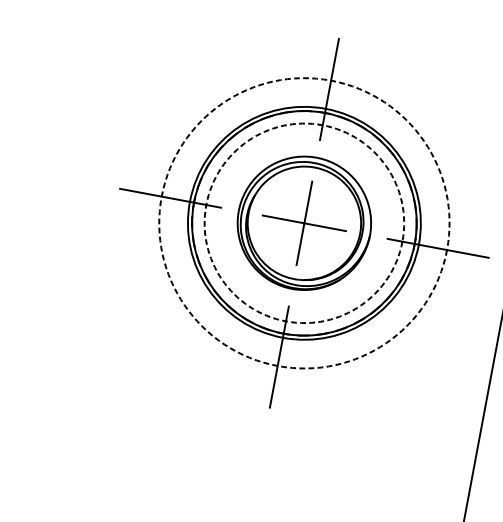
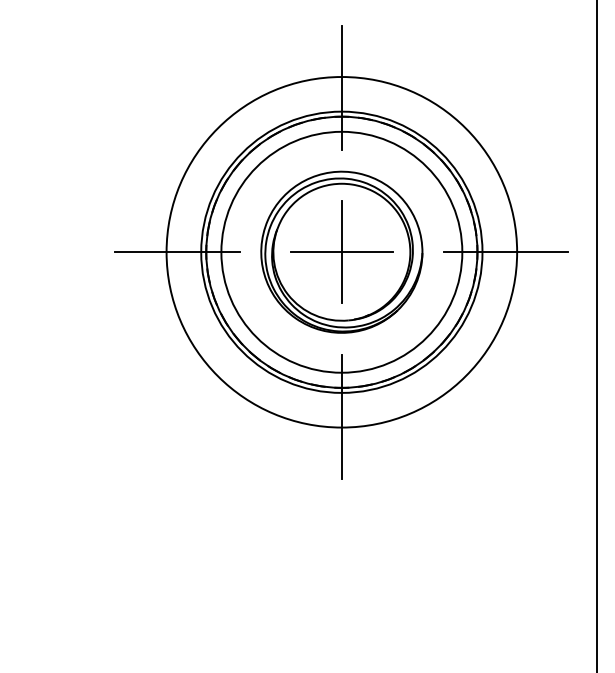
circle: (304, 222) -> (341, 251), dashed -> solid
circle: (304, 223) -> (341, 252), dashed -> solid

